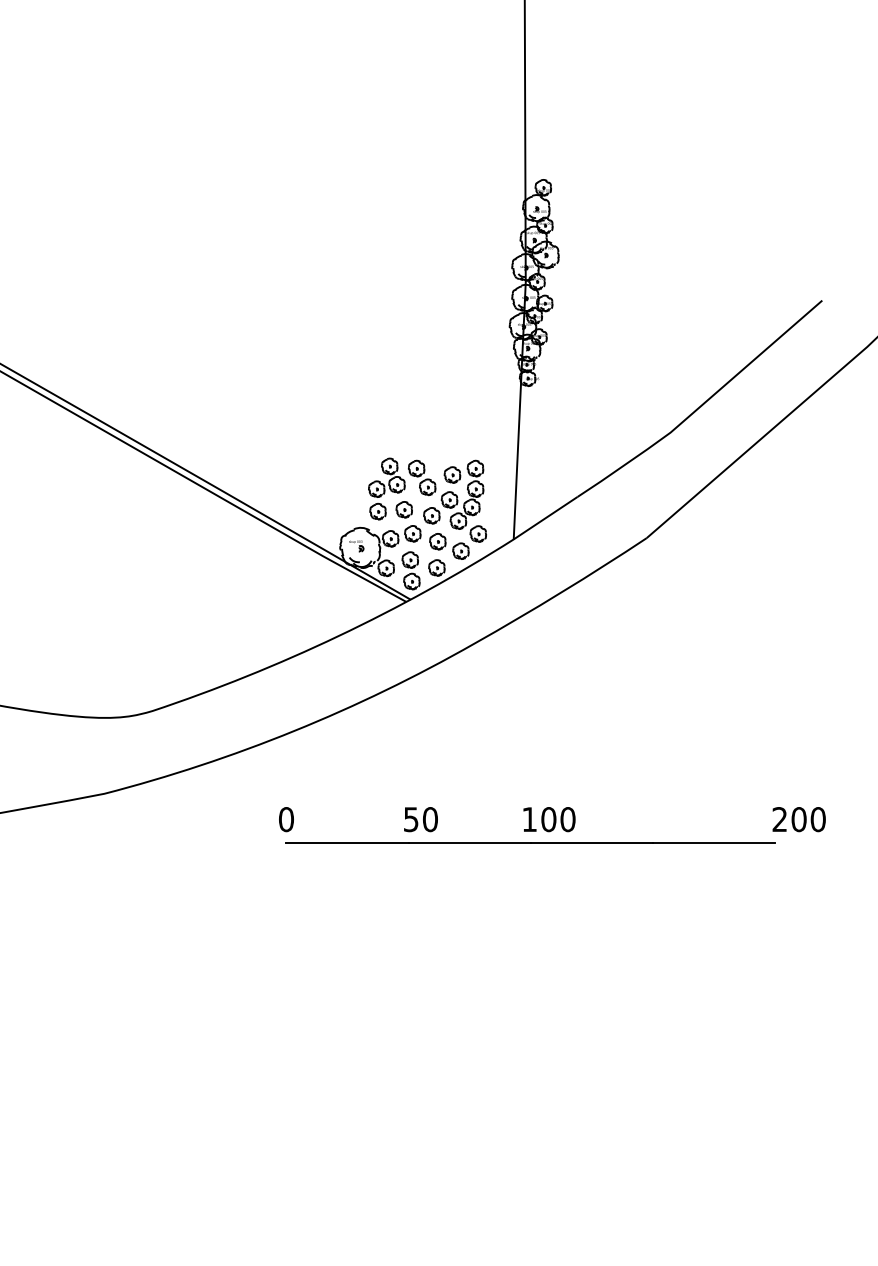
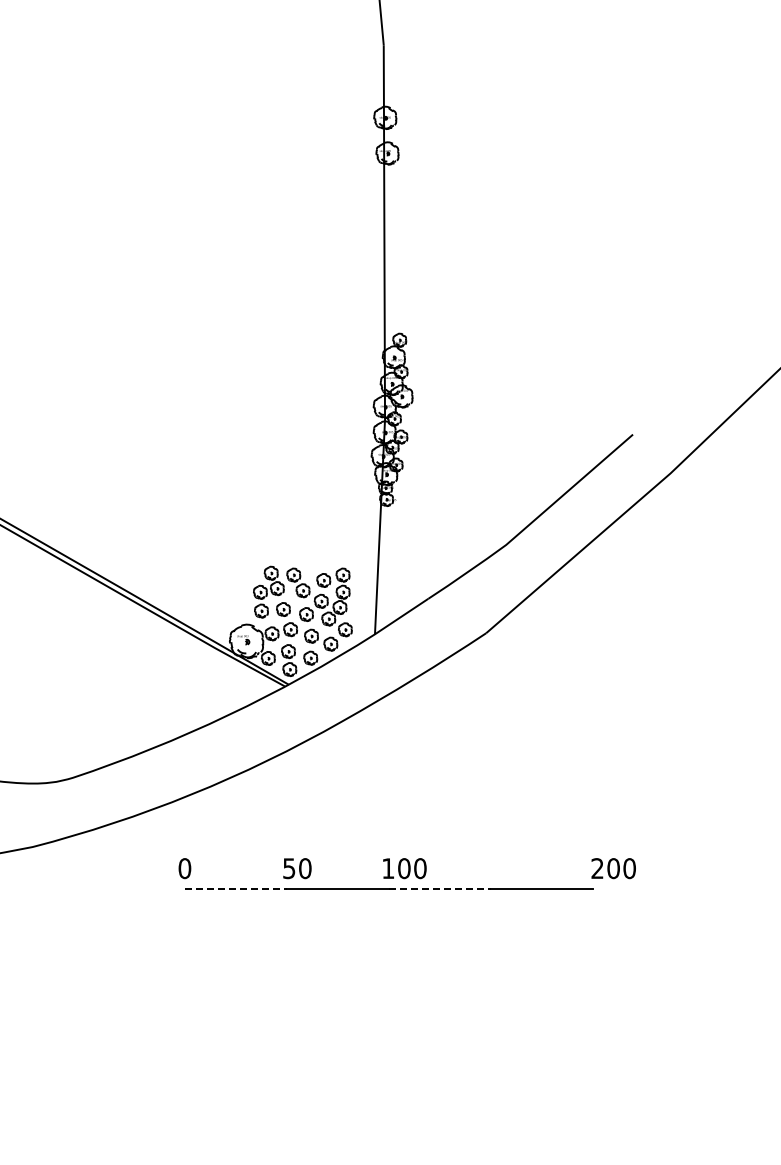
line: (348, 843) -> (236, 888), solid -> dashed
line: (592, 843) -> (440, 888), solid -> dashed

